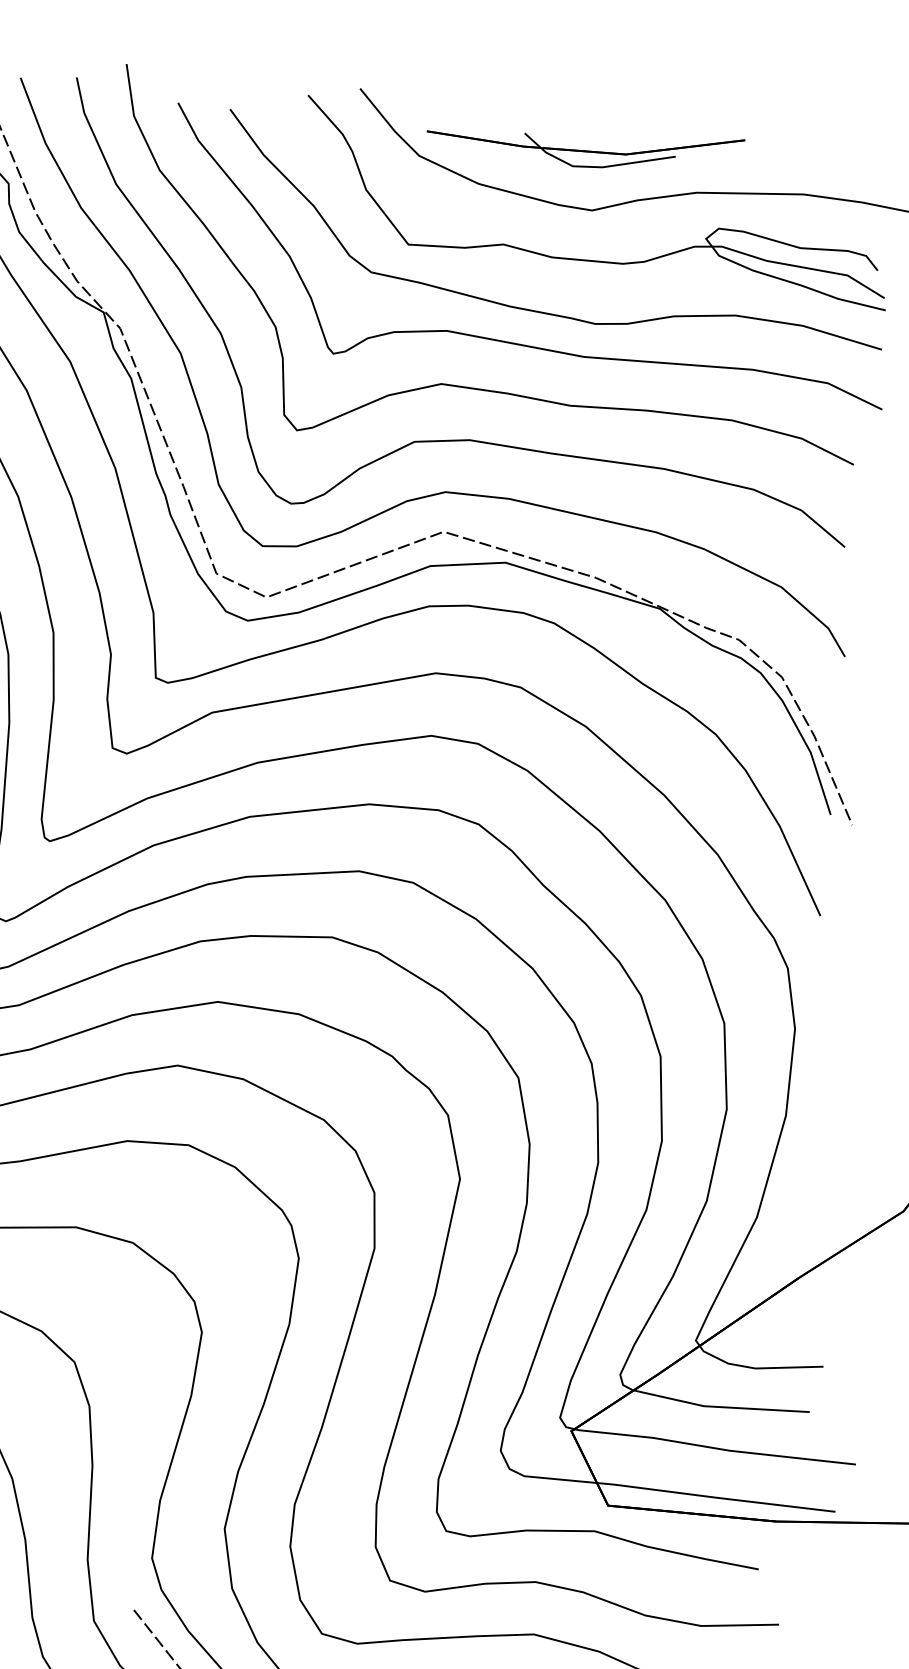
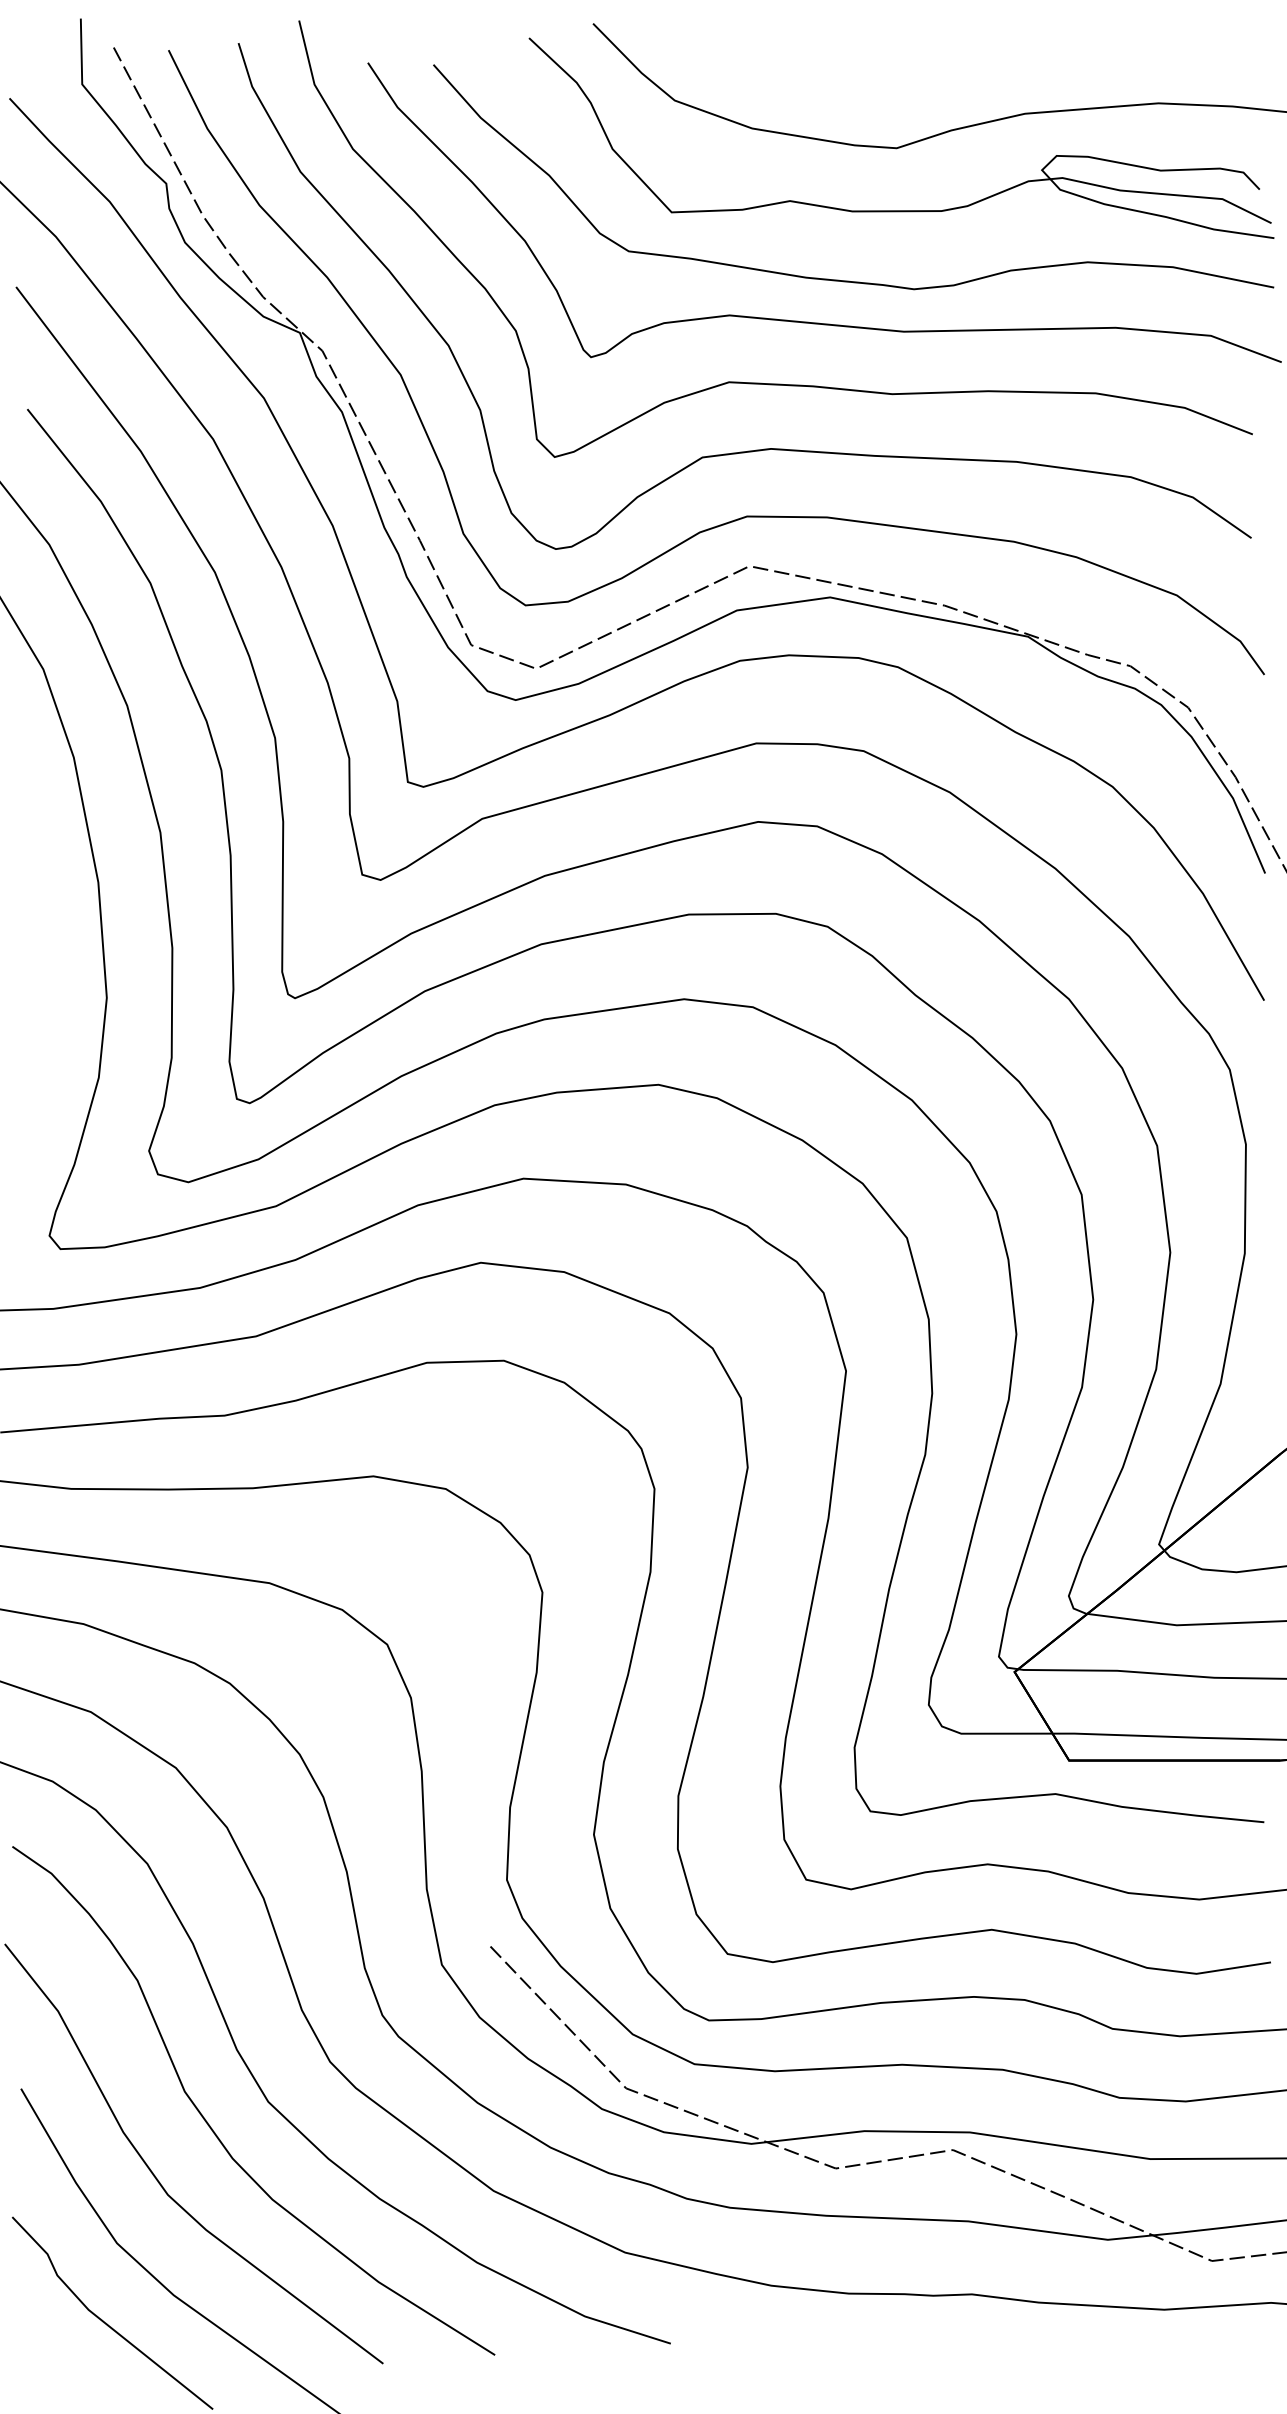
part: (585, 145) -> (880, 68), removed

